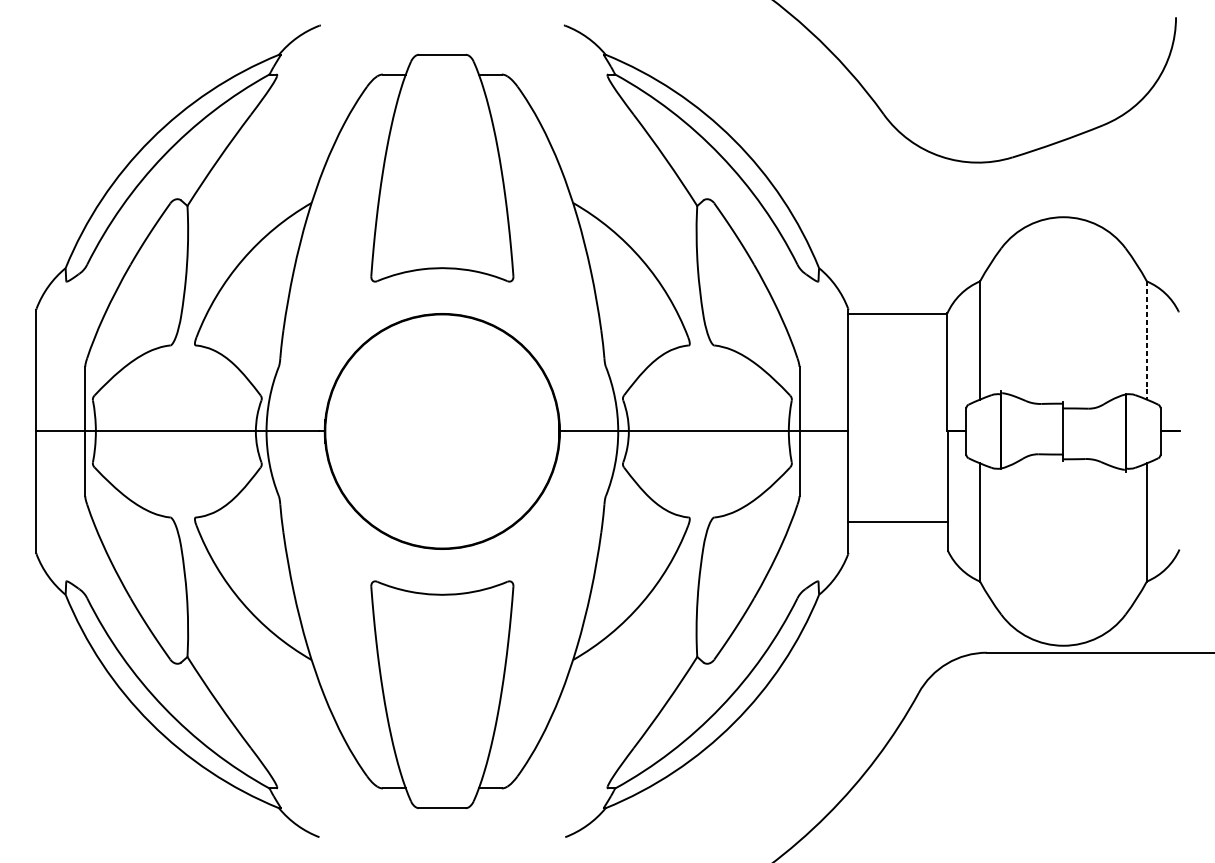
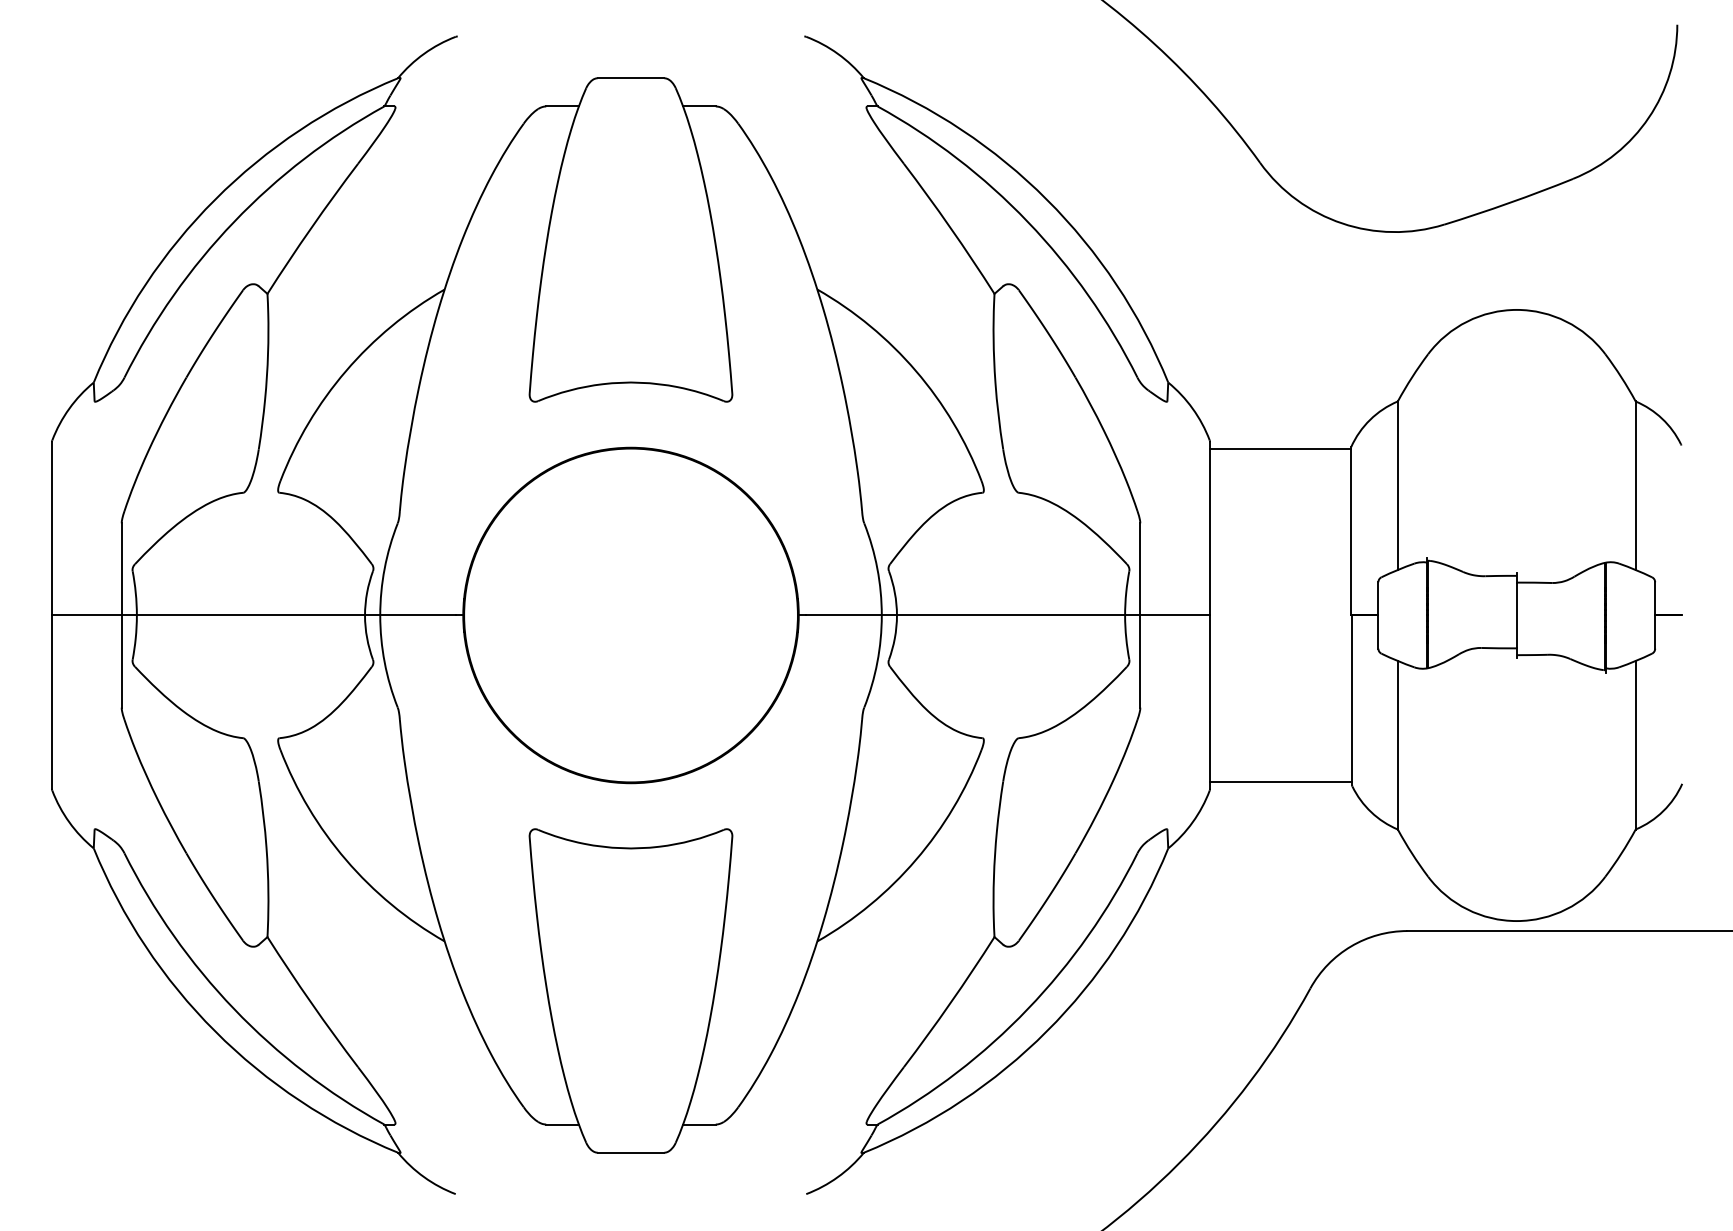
line: (1146, 341) -> (1635, 486), dashed -> solid
line: (898, 521) -> (1281, 782), moved

